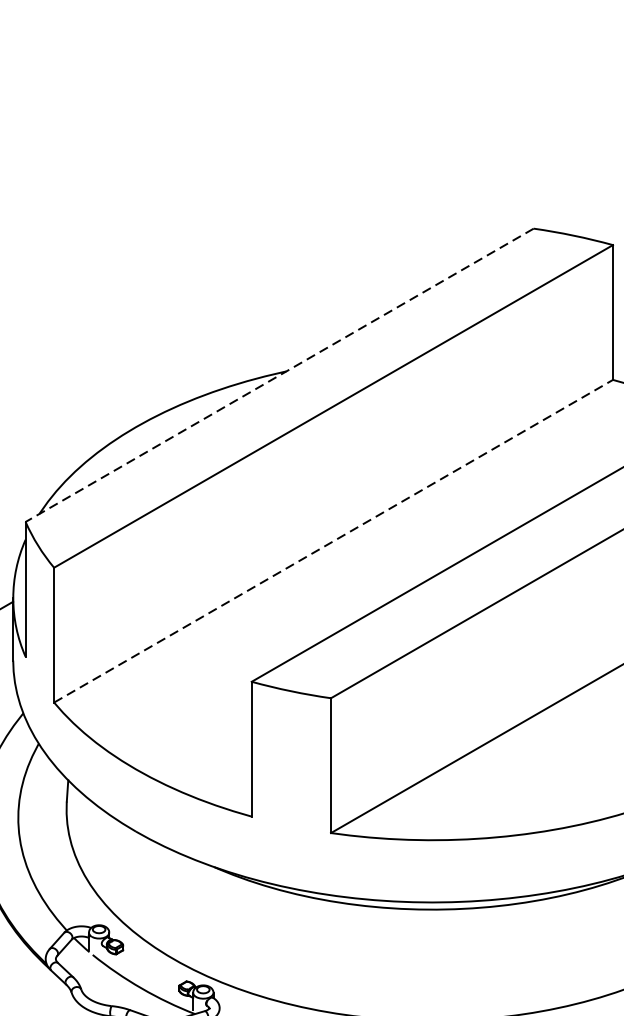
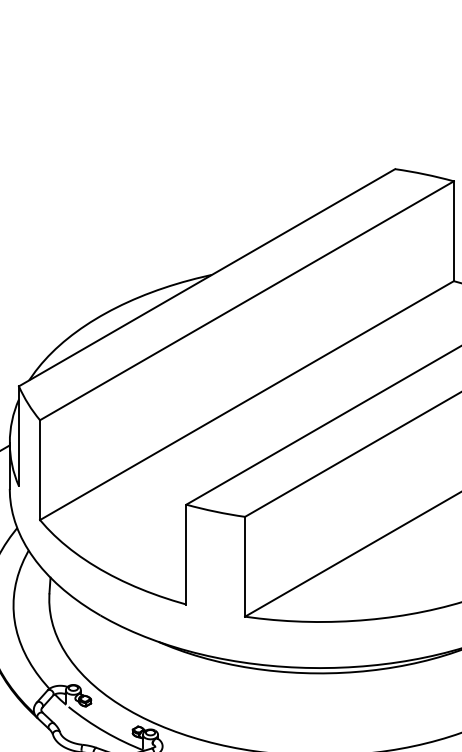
line: (278, 376) -> (206, 278), dashed -> solid
line: (332, 541) -> (246, 400), dashed -> solid

